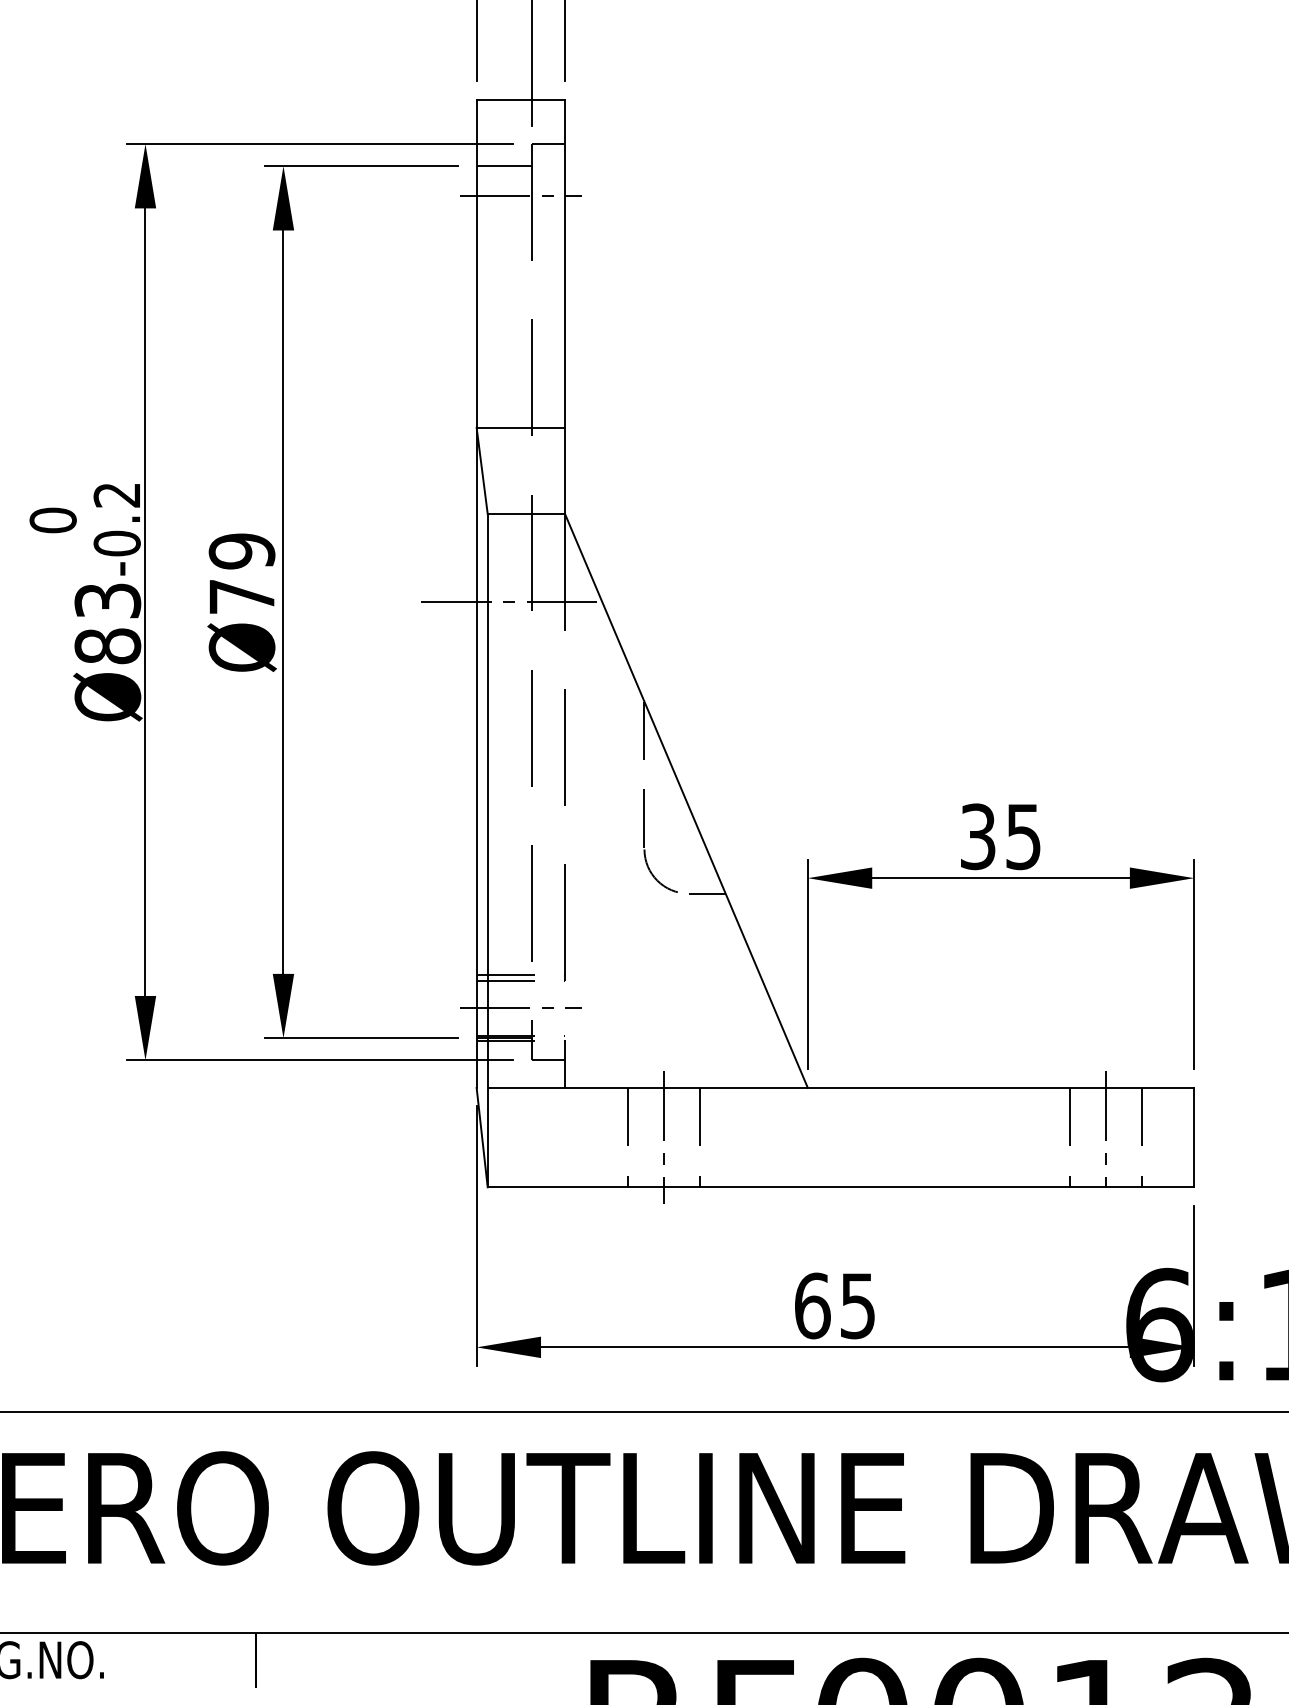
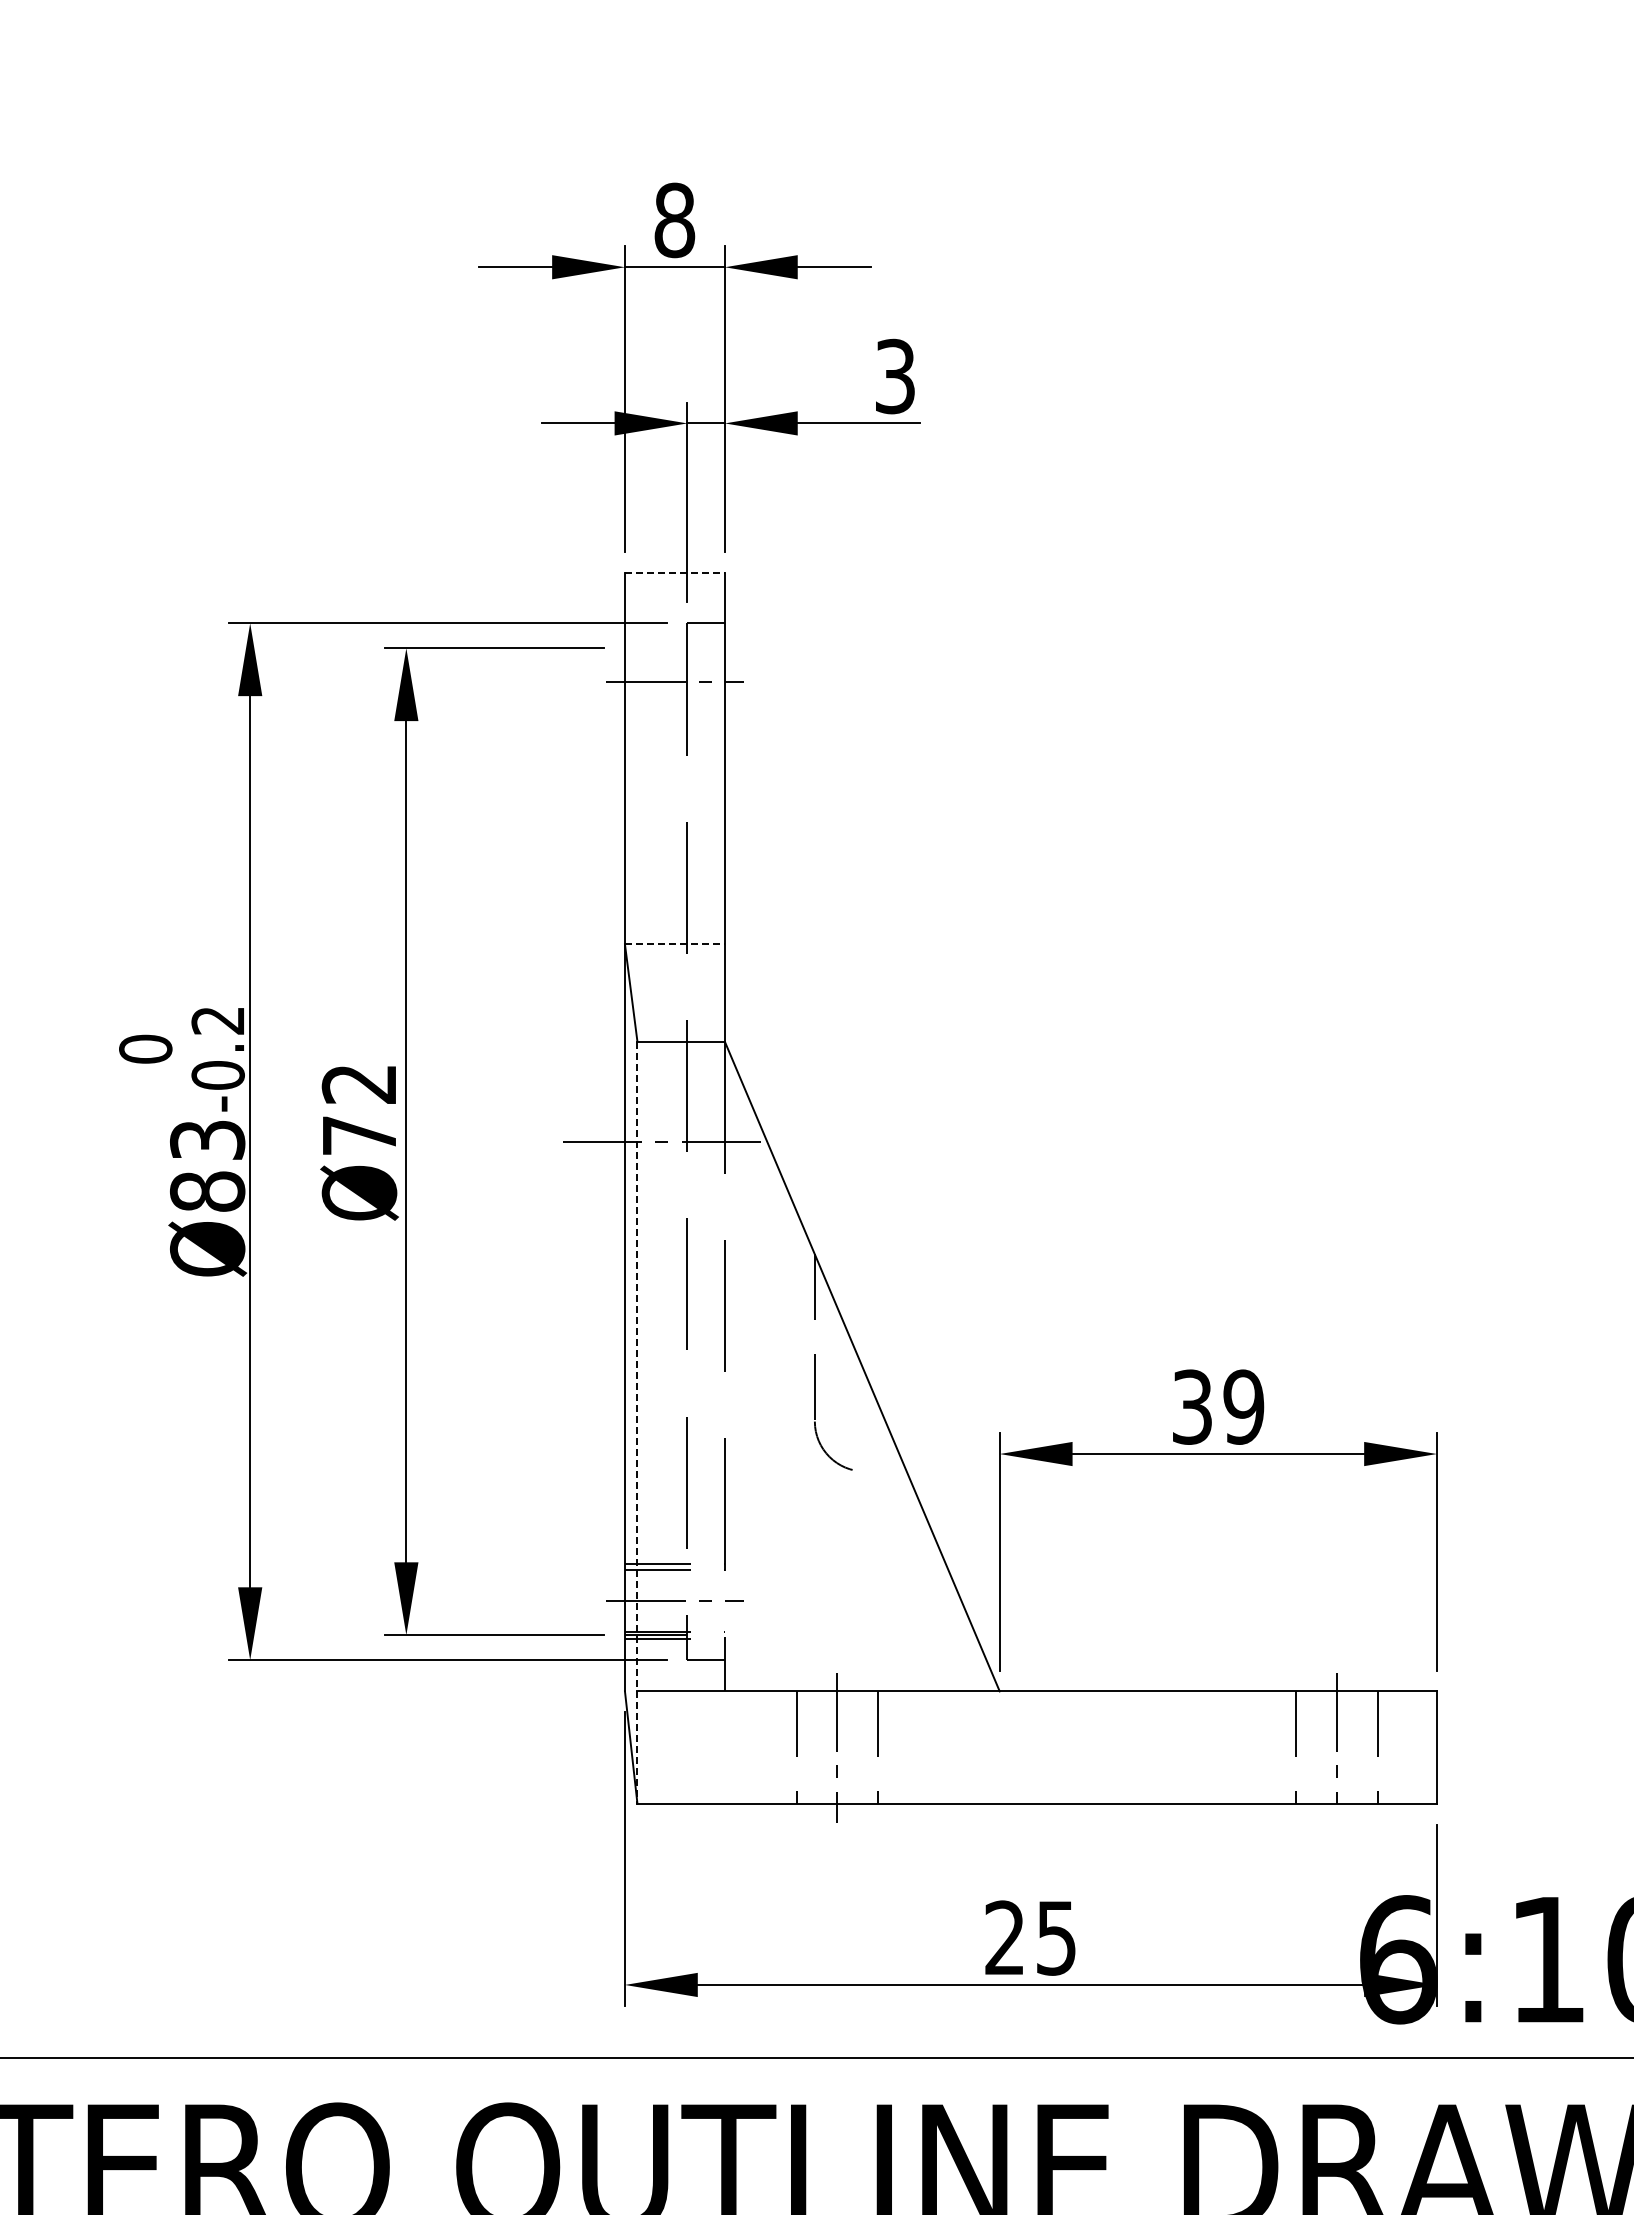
line: (520, 100) -> (674, 573), solid -> dashed
line: (503, 166) -> (655, 648), removed
line: (520, 427) -> (674, 944), solid -> dashed
text: (242, 551) -> (359, 1084), Ø79 -> Ø72
text: (1023, 836) -> (1243, 1406), 35 -> 39
line: (487, 851) -> (637, 1423), solid -> dashed
line: (706, 893) -> (885, 1471), removed
text: (812, 1305) -> (1005, 1937), 65 -> 25

